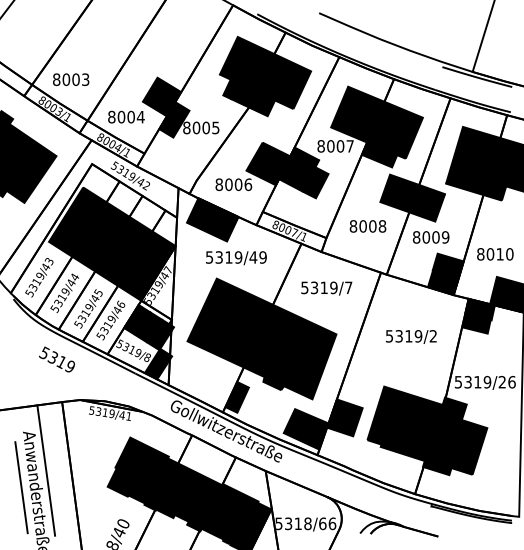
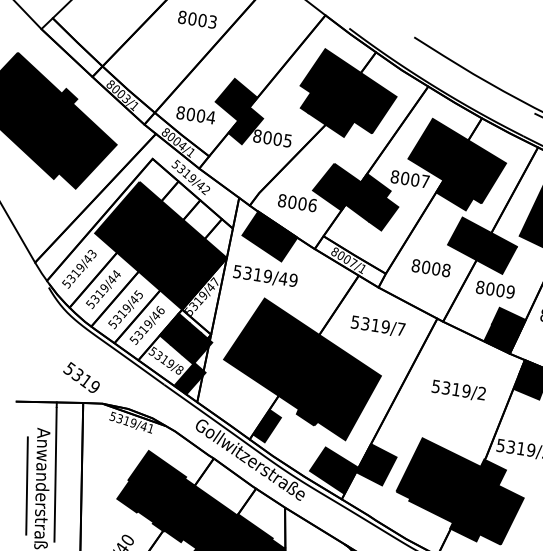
text: (71, 79) -> (197, 19), moved
text: (236, 258) -> (265, 277), moved
text: (56, 359) -> (81, 377), moved

